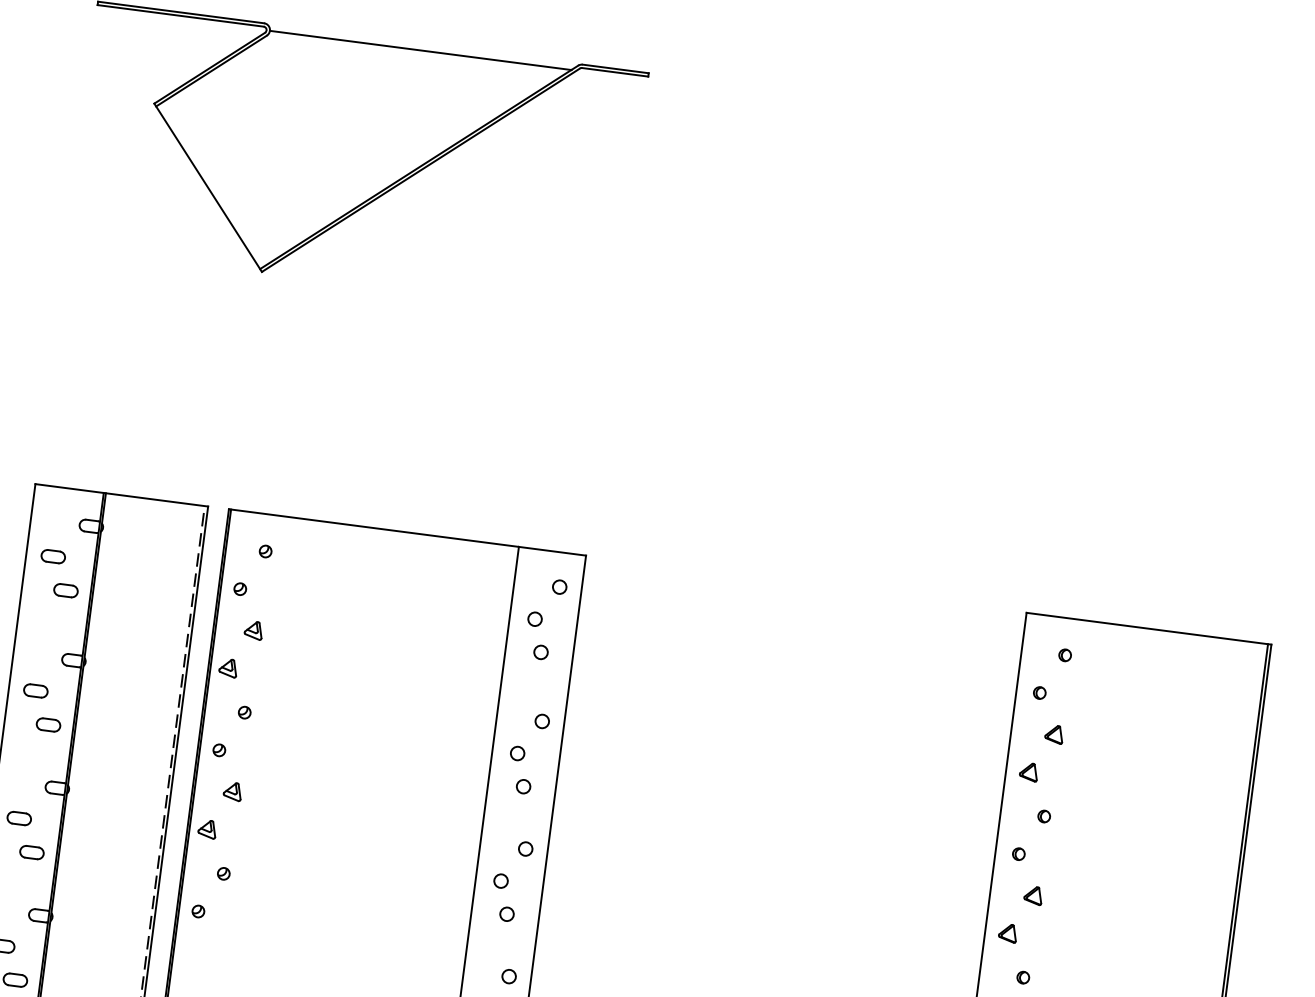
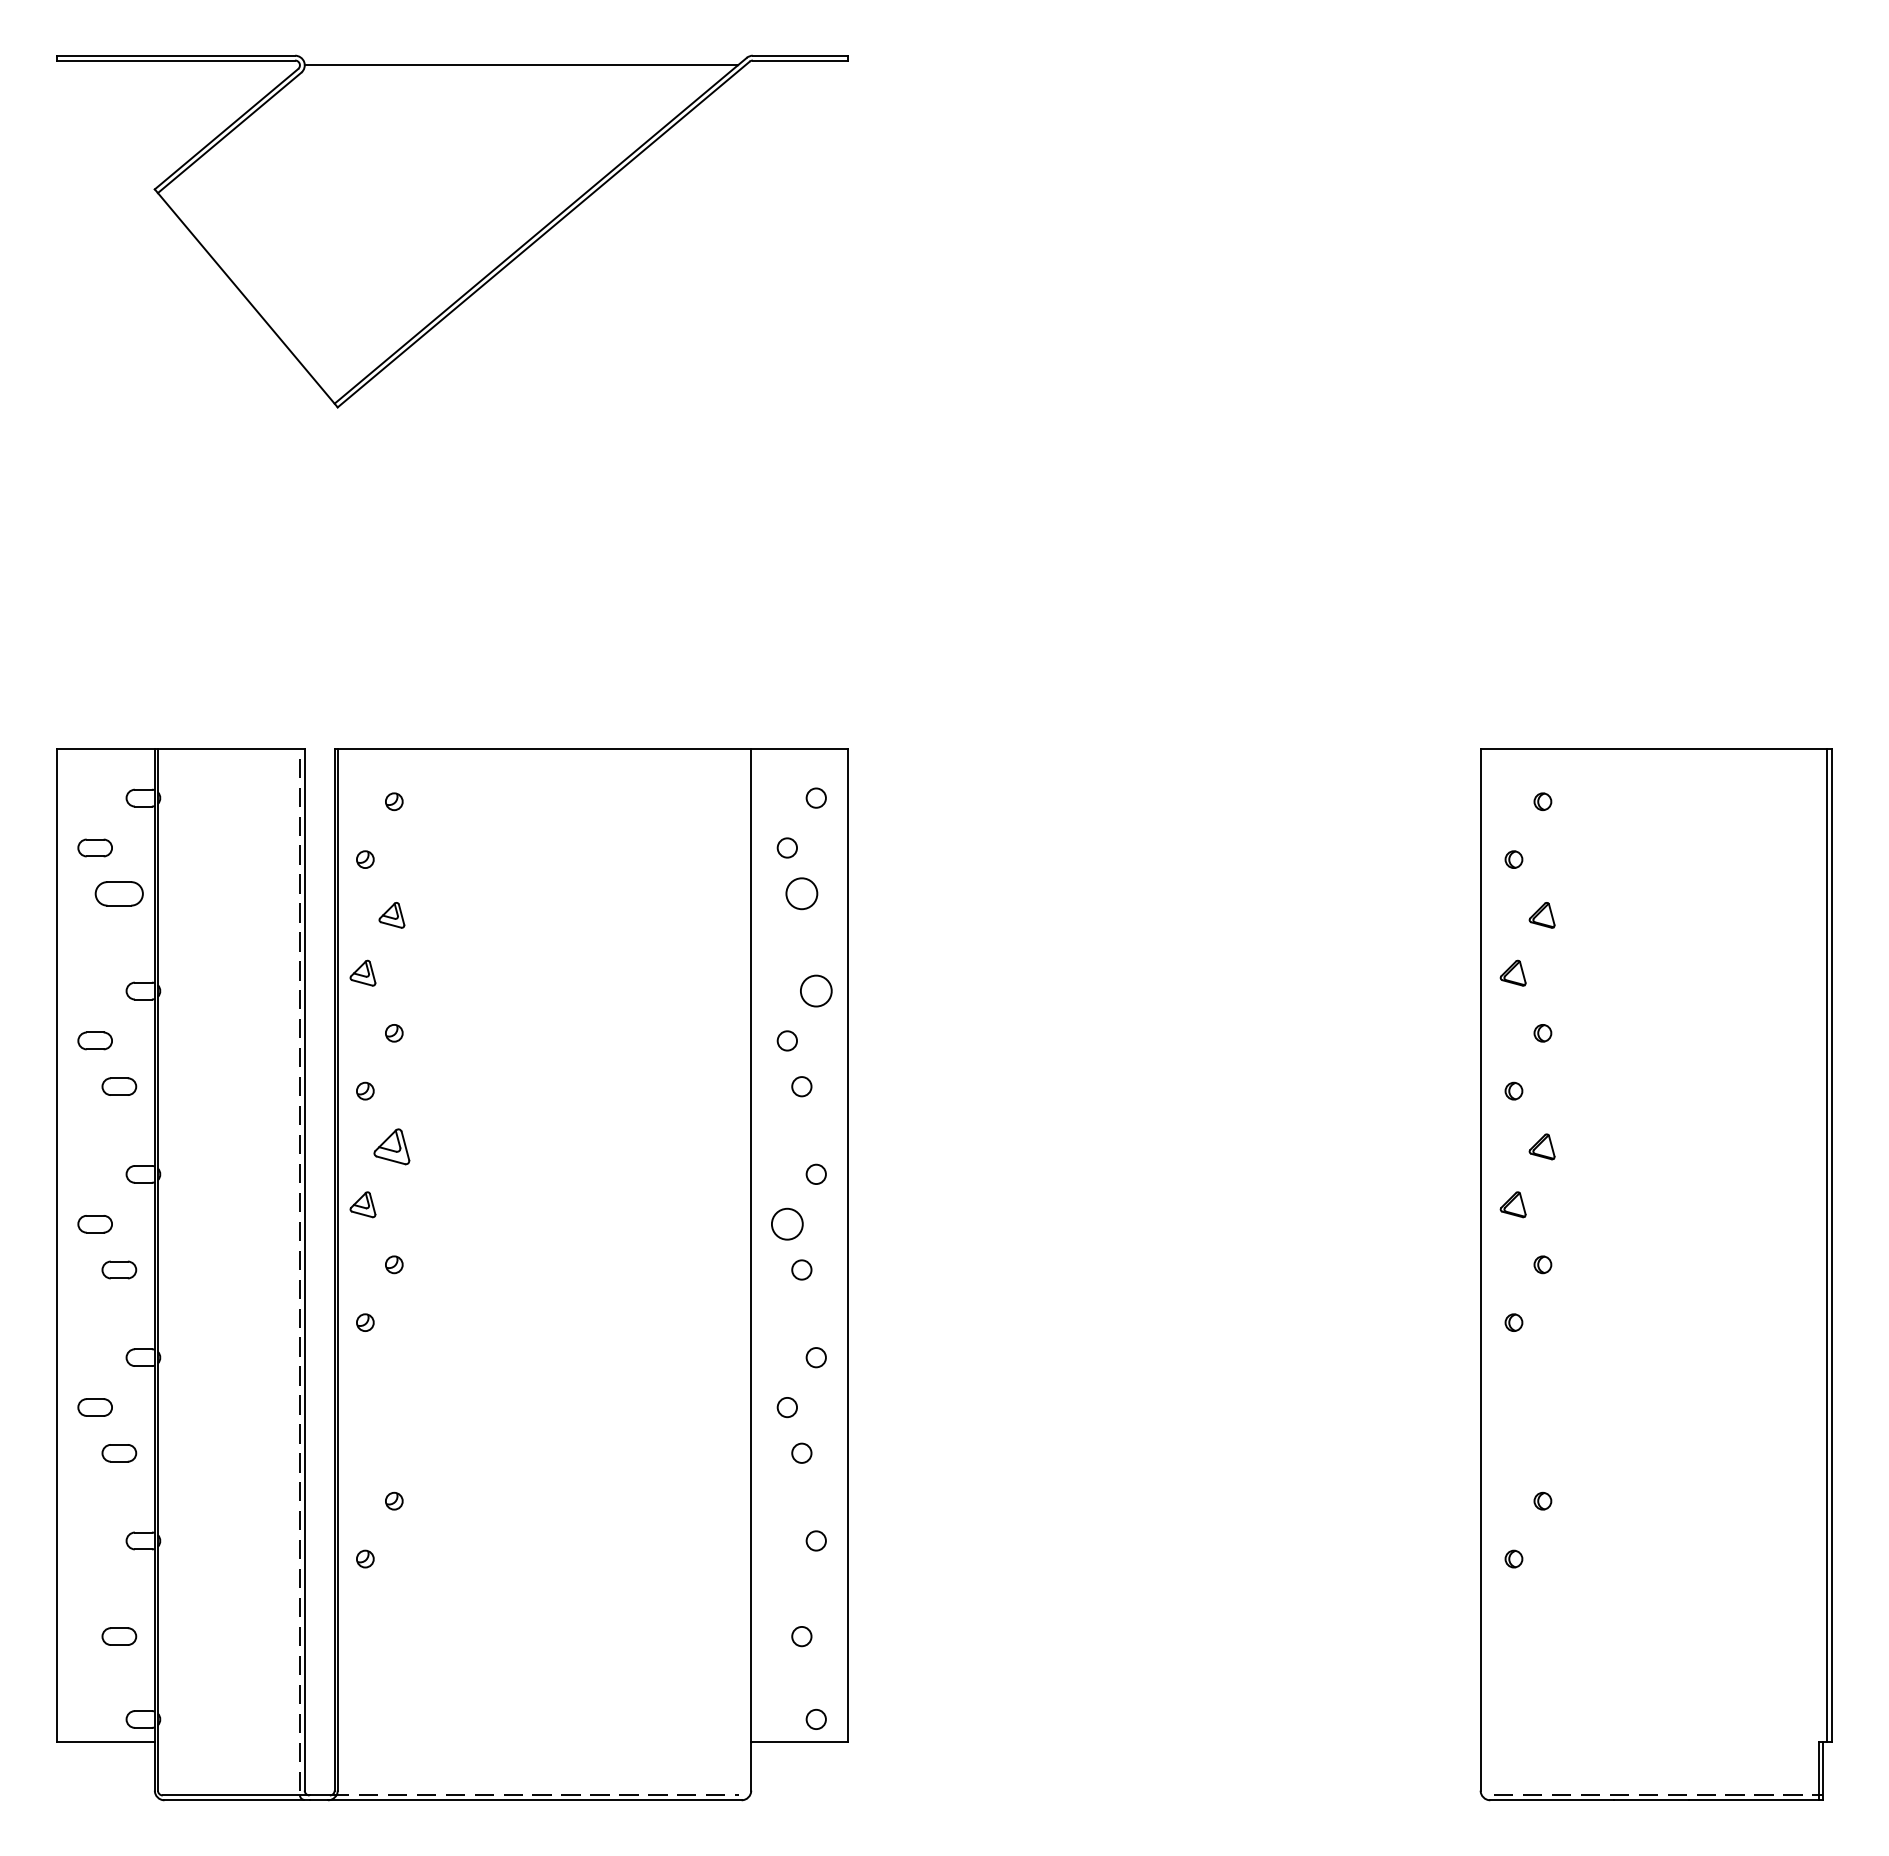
part: (66, 590) -> (119, 893), size x1.4
circle: (540, 652) -> (801, 893), size x1.6
circle: (541, 720) -> (815, 990), size x1.6
part: (232, 791) -> (391, 1146), size x1.4
circle: (501, 880) -> (787, 1223), size x1.6

